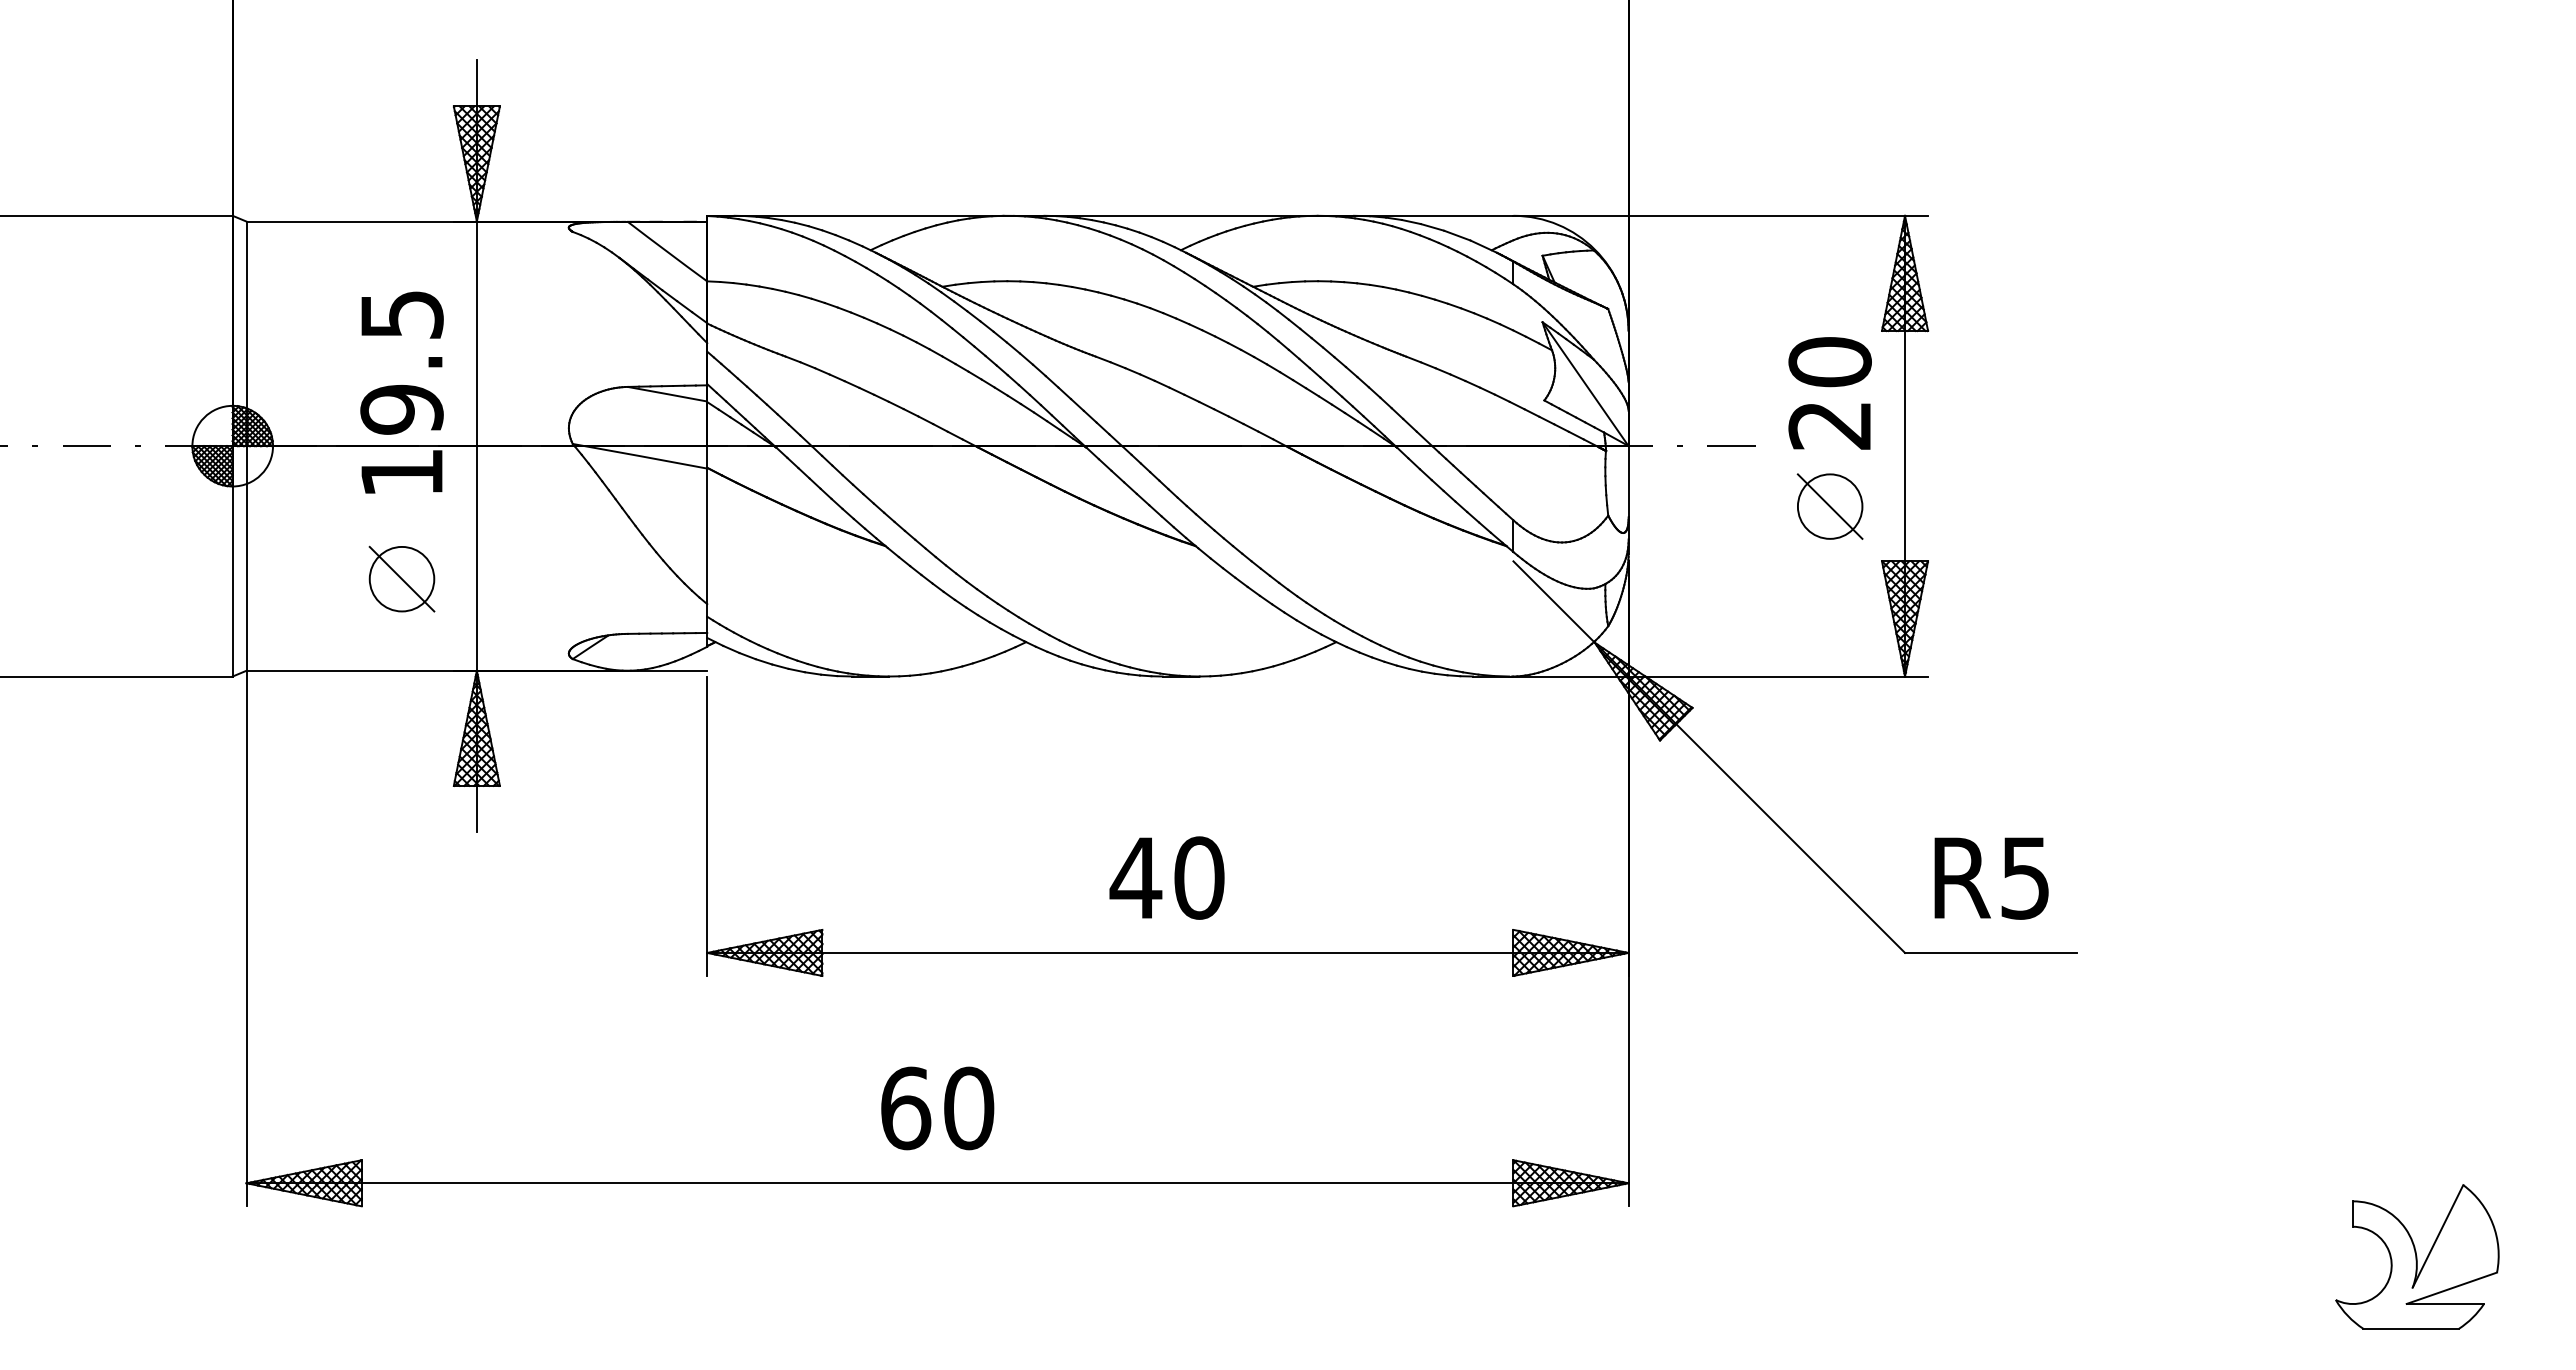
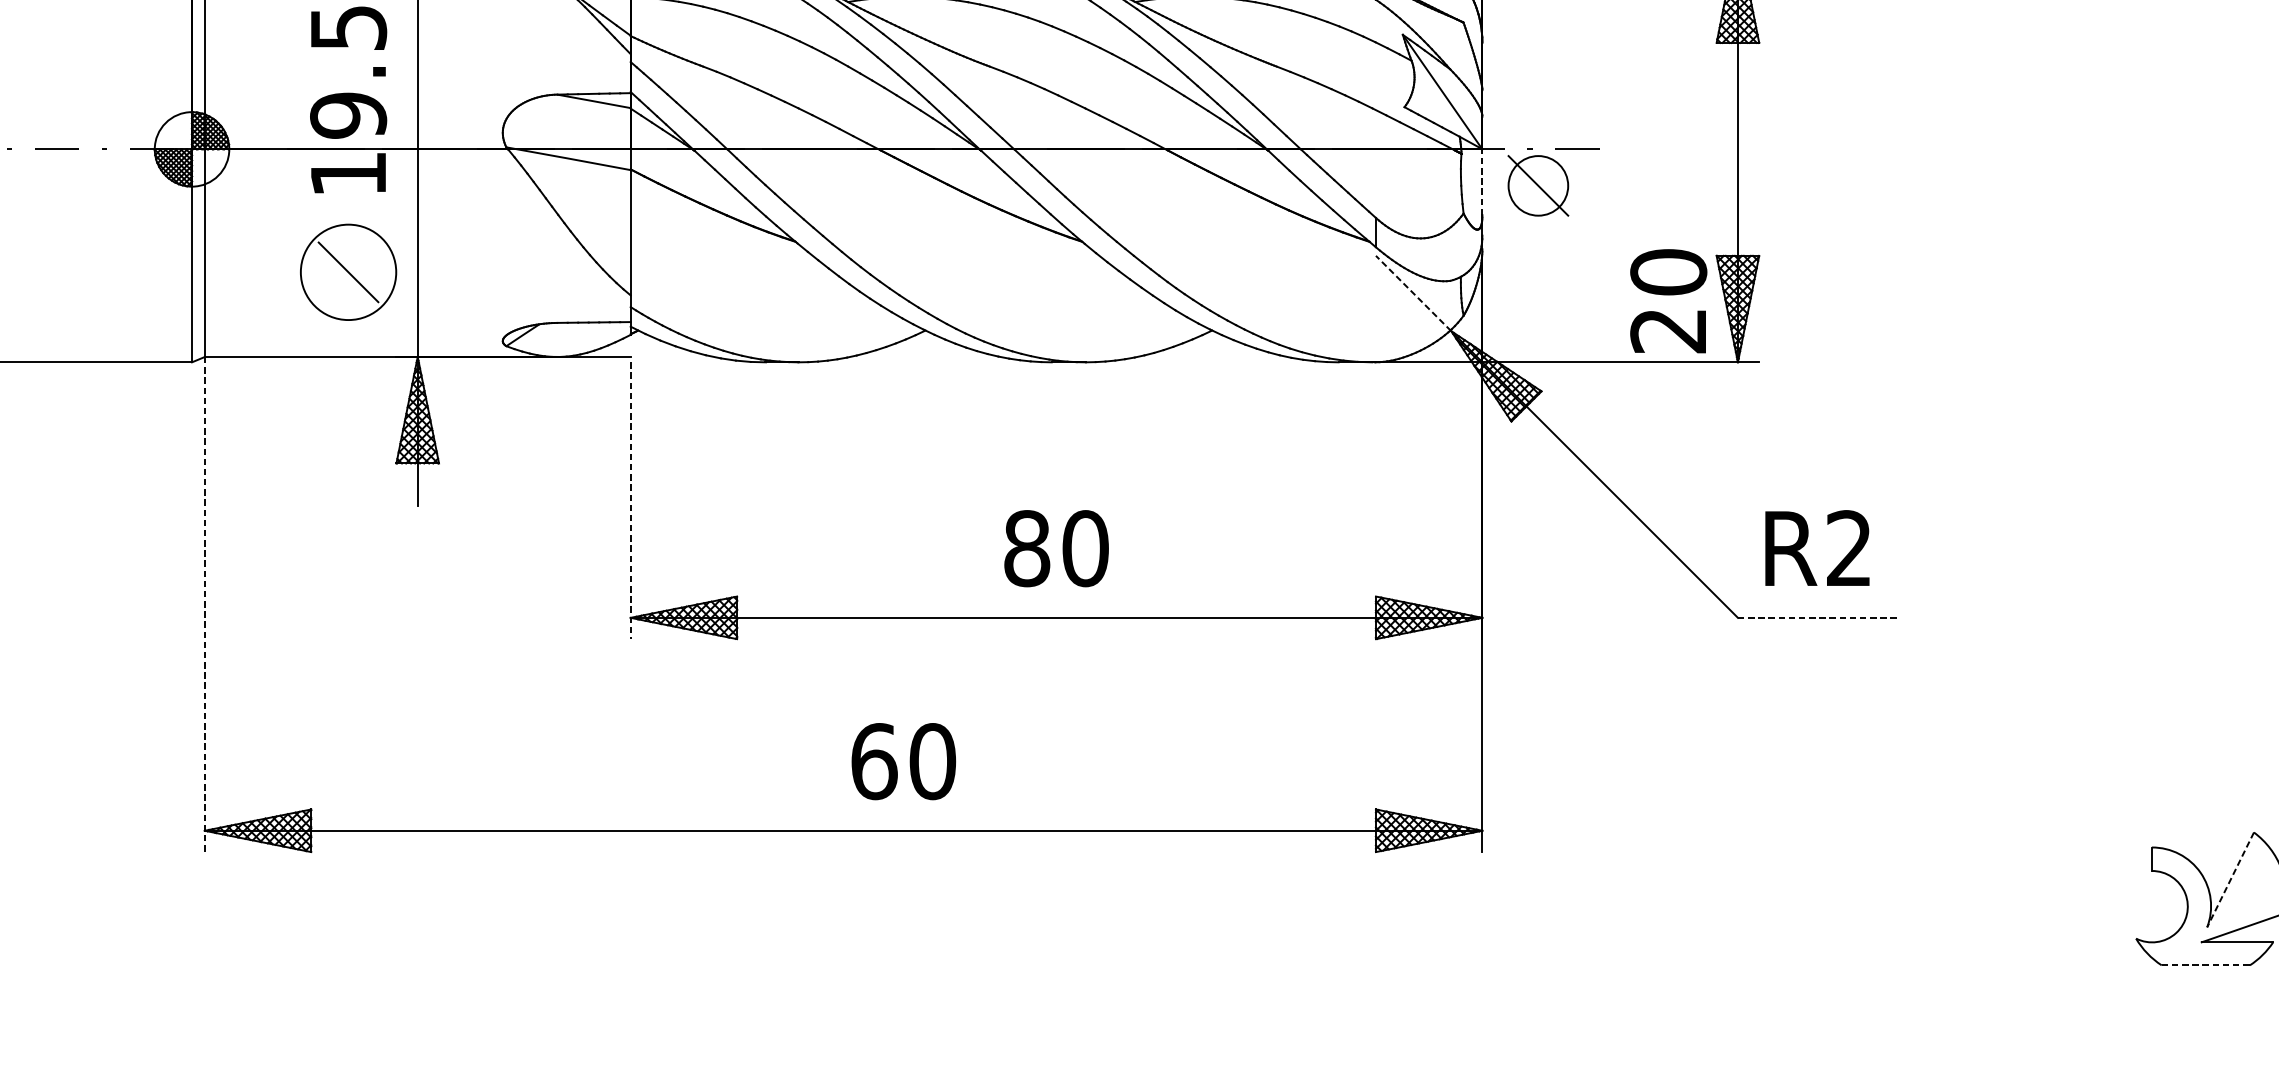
text: (1829, 393) -> (1668, 301), moved
line: (1628, 481) -> (1482, 182), solid -> dashed
part: (1829, 506) -> (1537, 185), moved
circle: (401, 578) -> (348, 271), size x1.6
line: (1554, 602) -> (1413, 293), solid -> dashed
line: (707, 826) -> (630, 500), solid -> dashed
text: (1135, 877) -> (1026, 548), 40 -> 80
text: (2024, 877) -> (1848, 548), R5 -> R2
line: (246, 938) -> (204, 604), solid -> dashed
line: (1991, 952) -> (1817, 617), solid -> dashed
text: (937, 1108) -> (903, 761), moved
line: (2437, 1236) -> (2230, 879), solid -> dashed
line: (2411, 1328) -> (2206, 965), solid -> dashed

